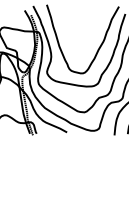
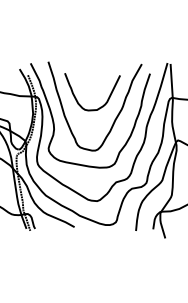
curve: (91, 34) -> (106, 100), added

